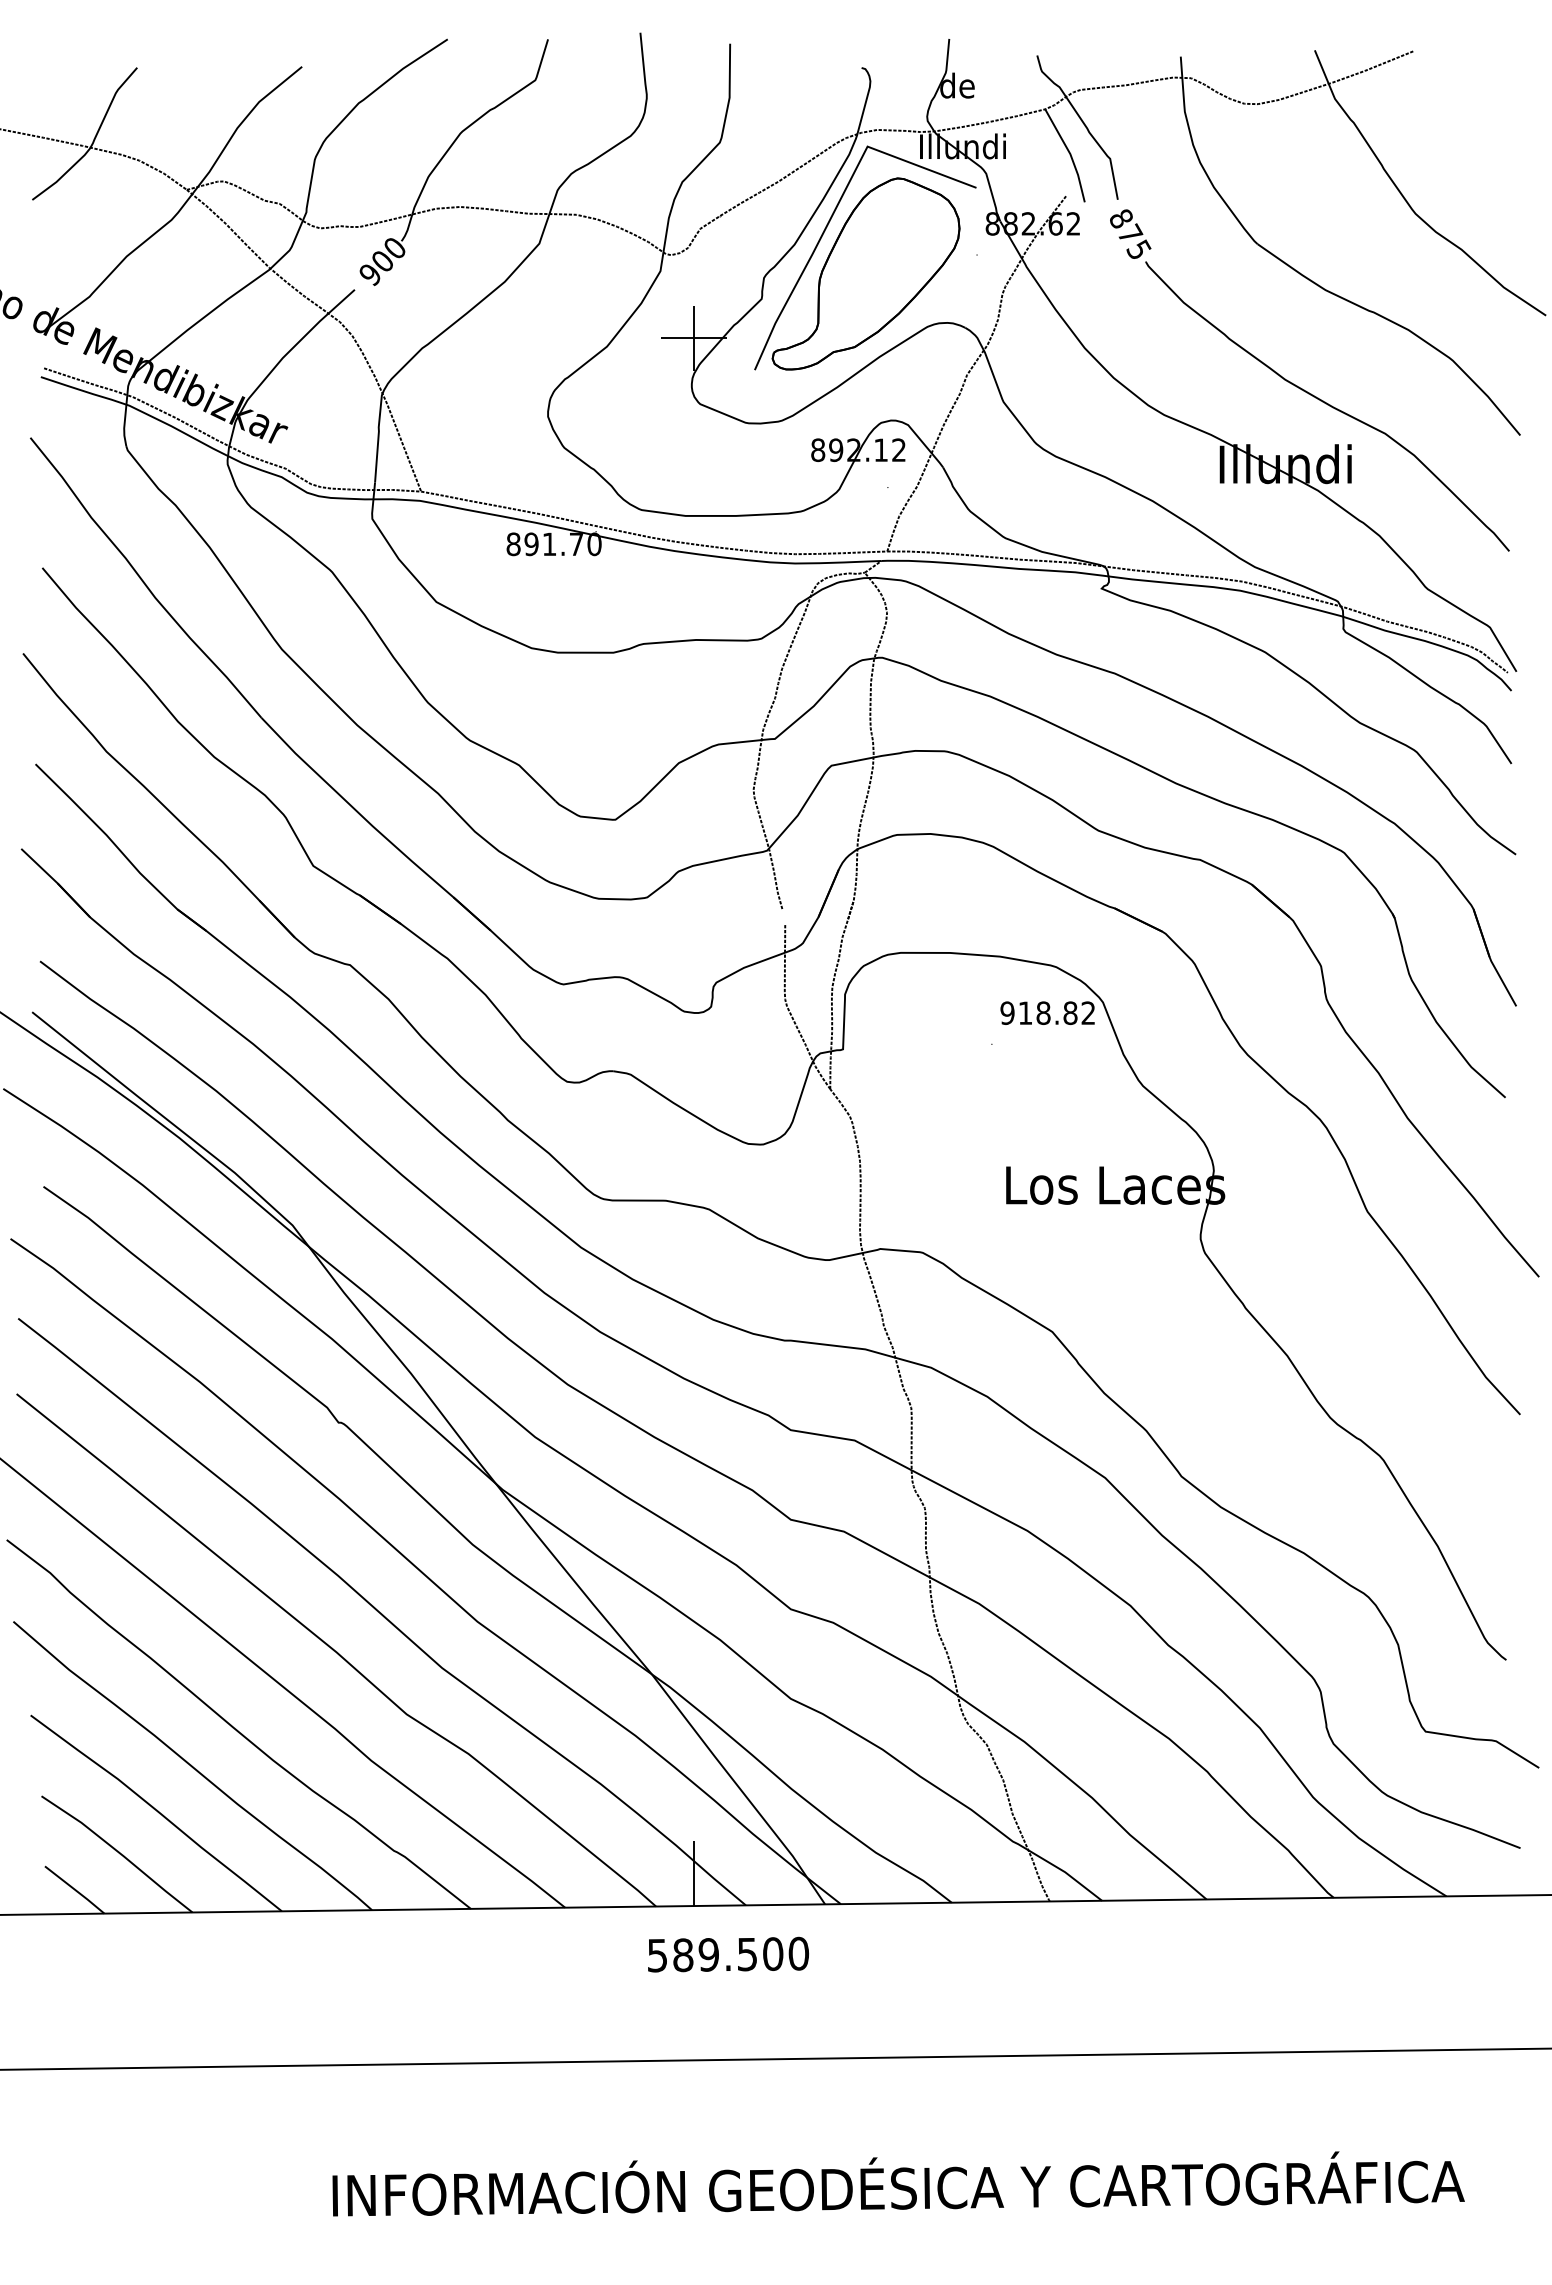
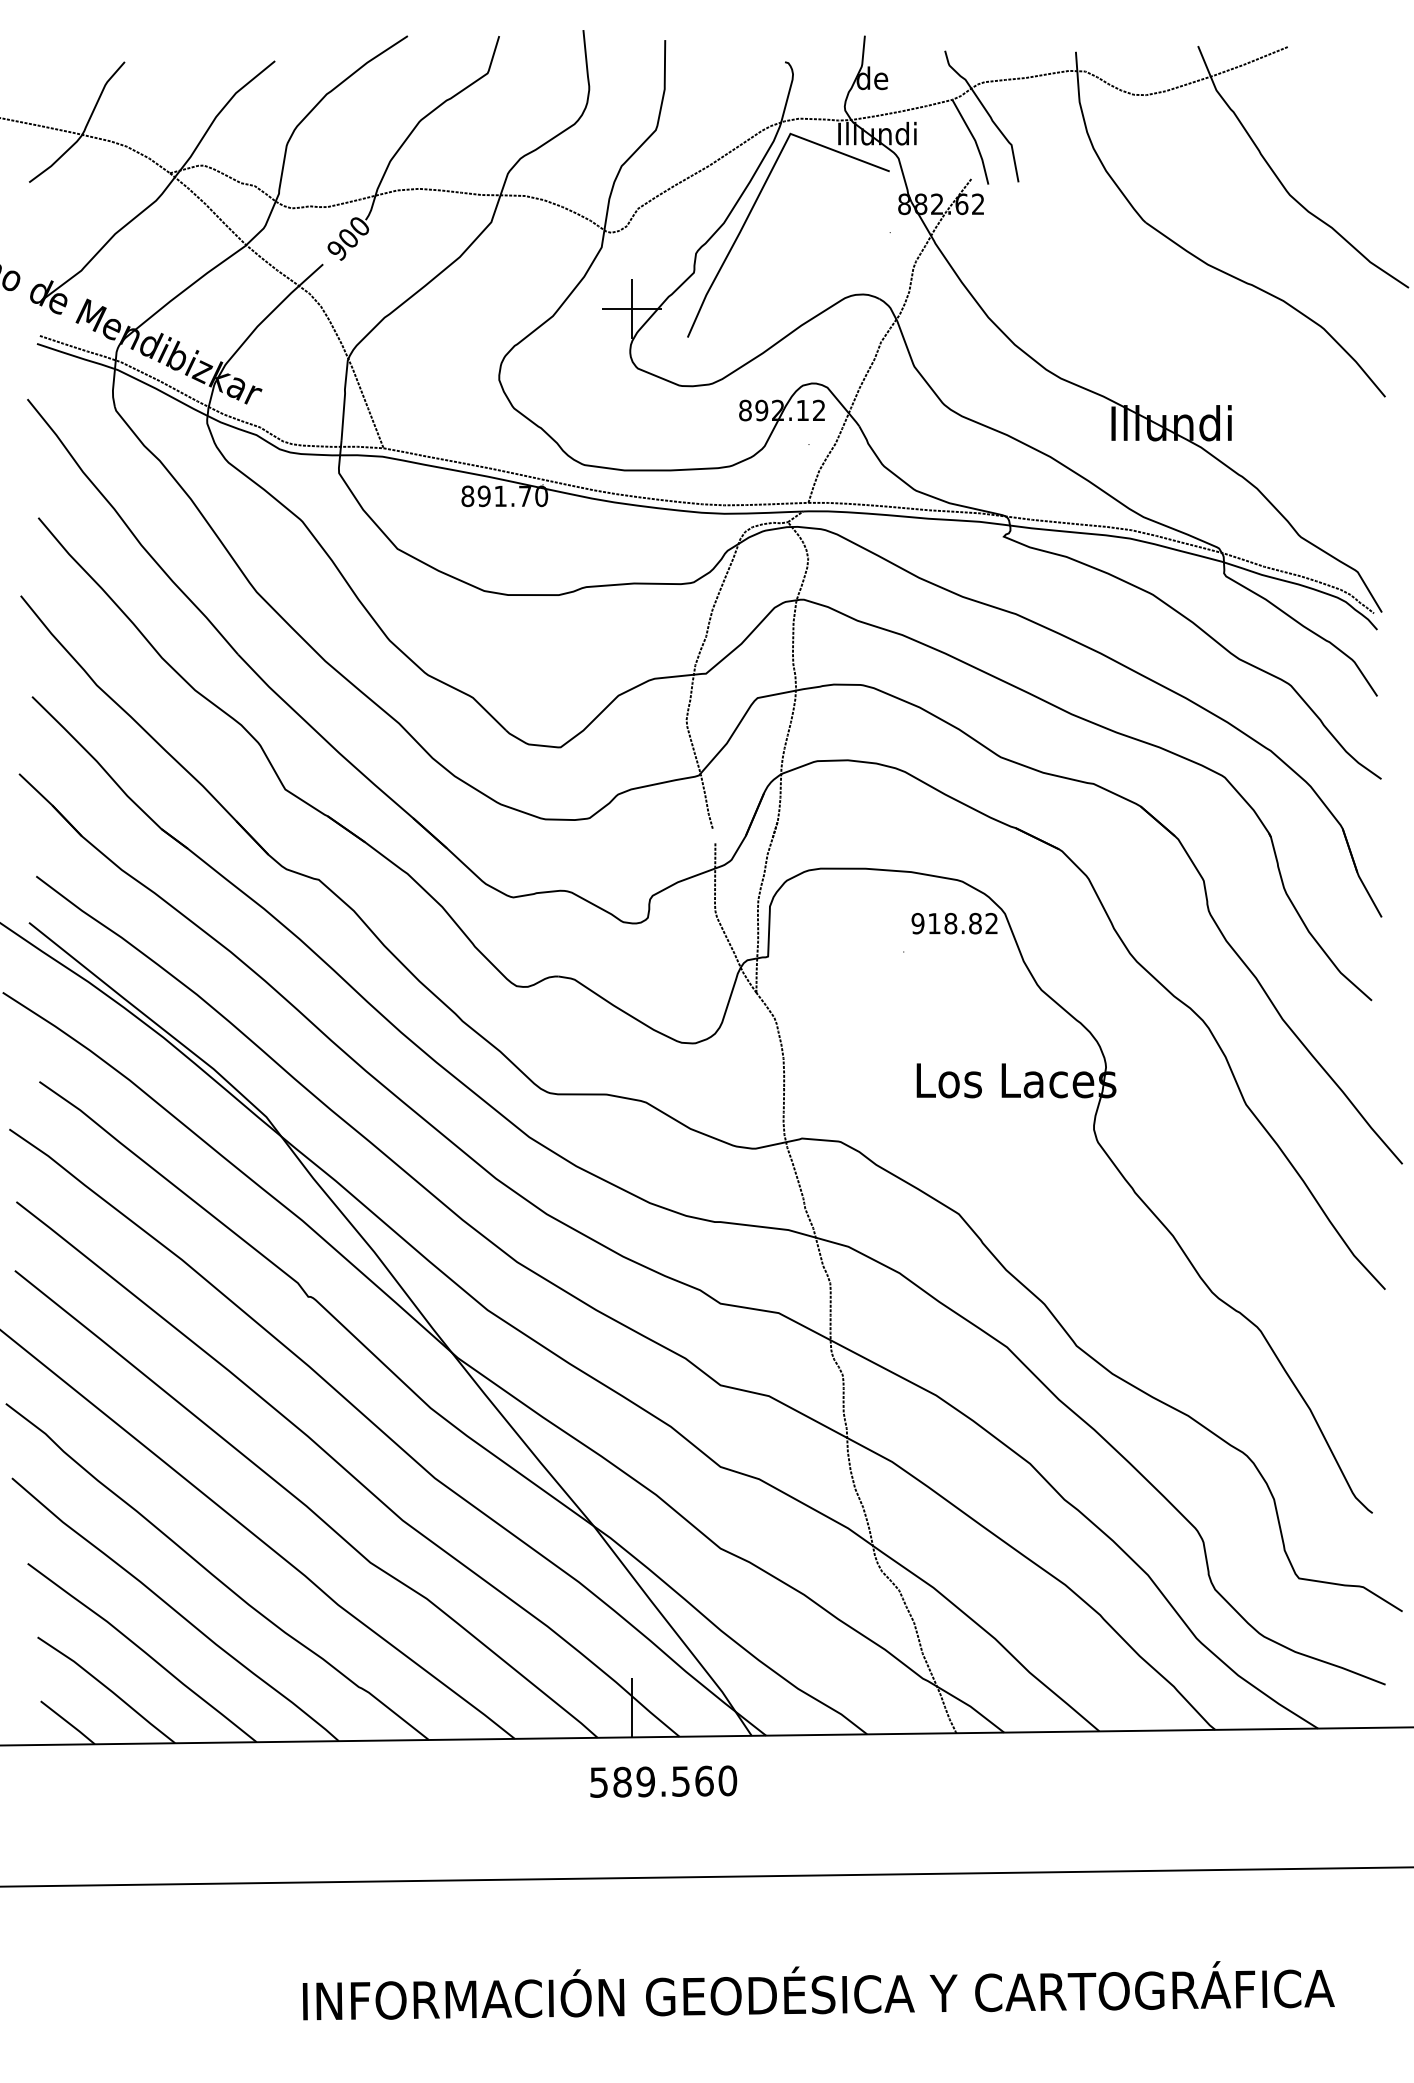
part: (865, 273) -> (788, 249), removed
part: (1304, 389) -> (1188, 355), removed
text: (773, 1953) -> (704, 1780), 589.500 -> 589.560

